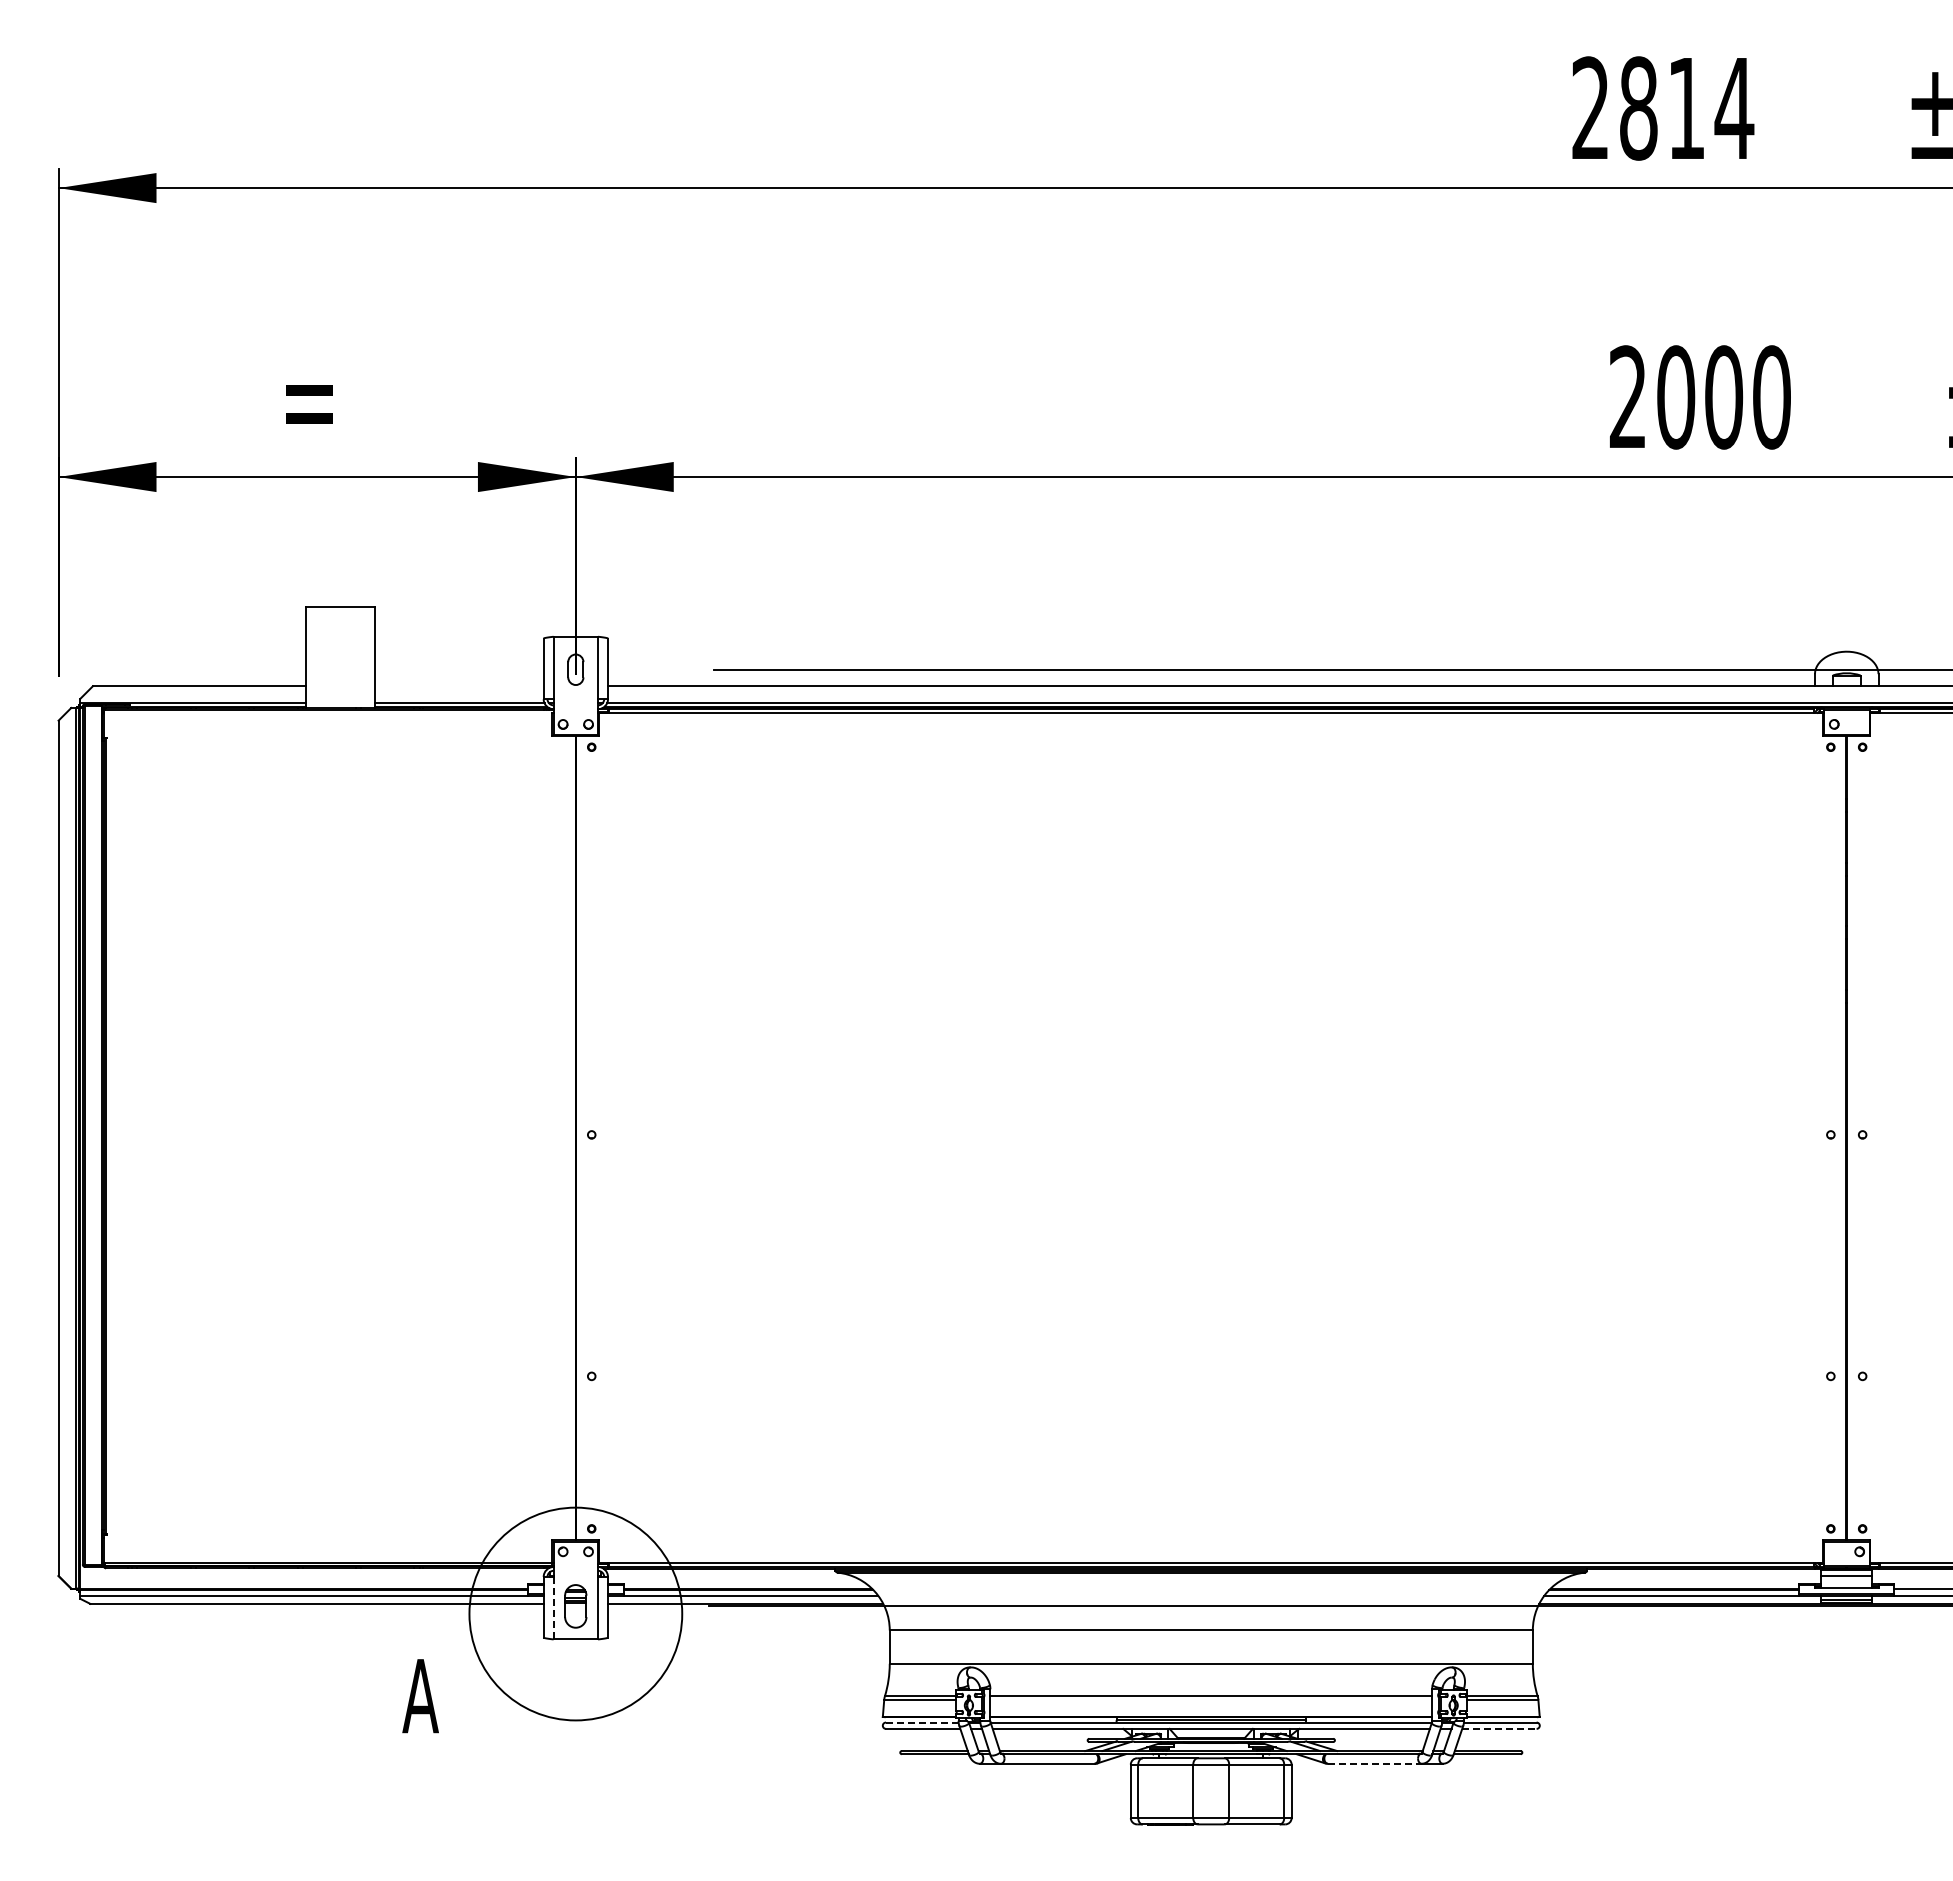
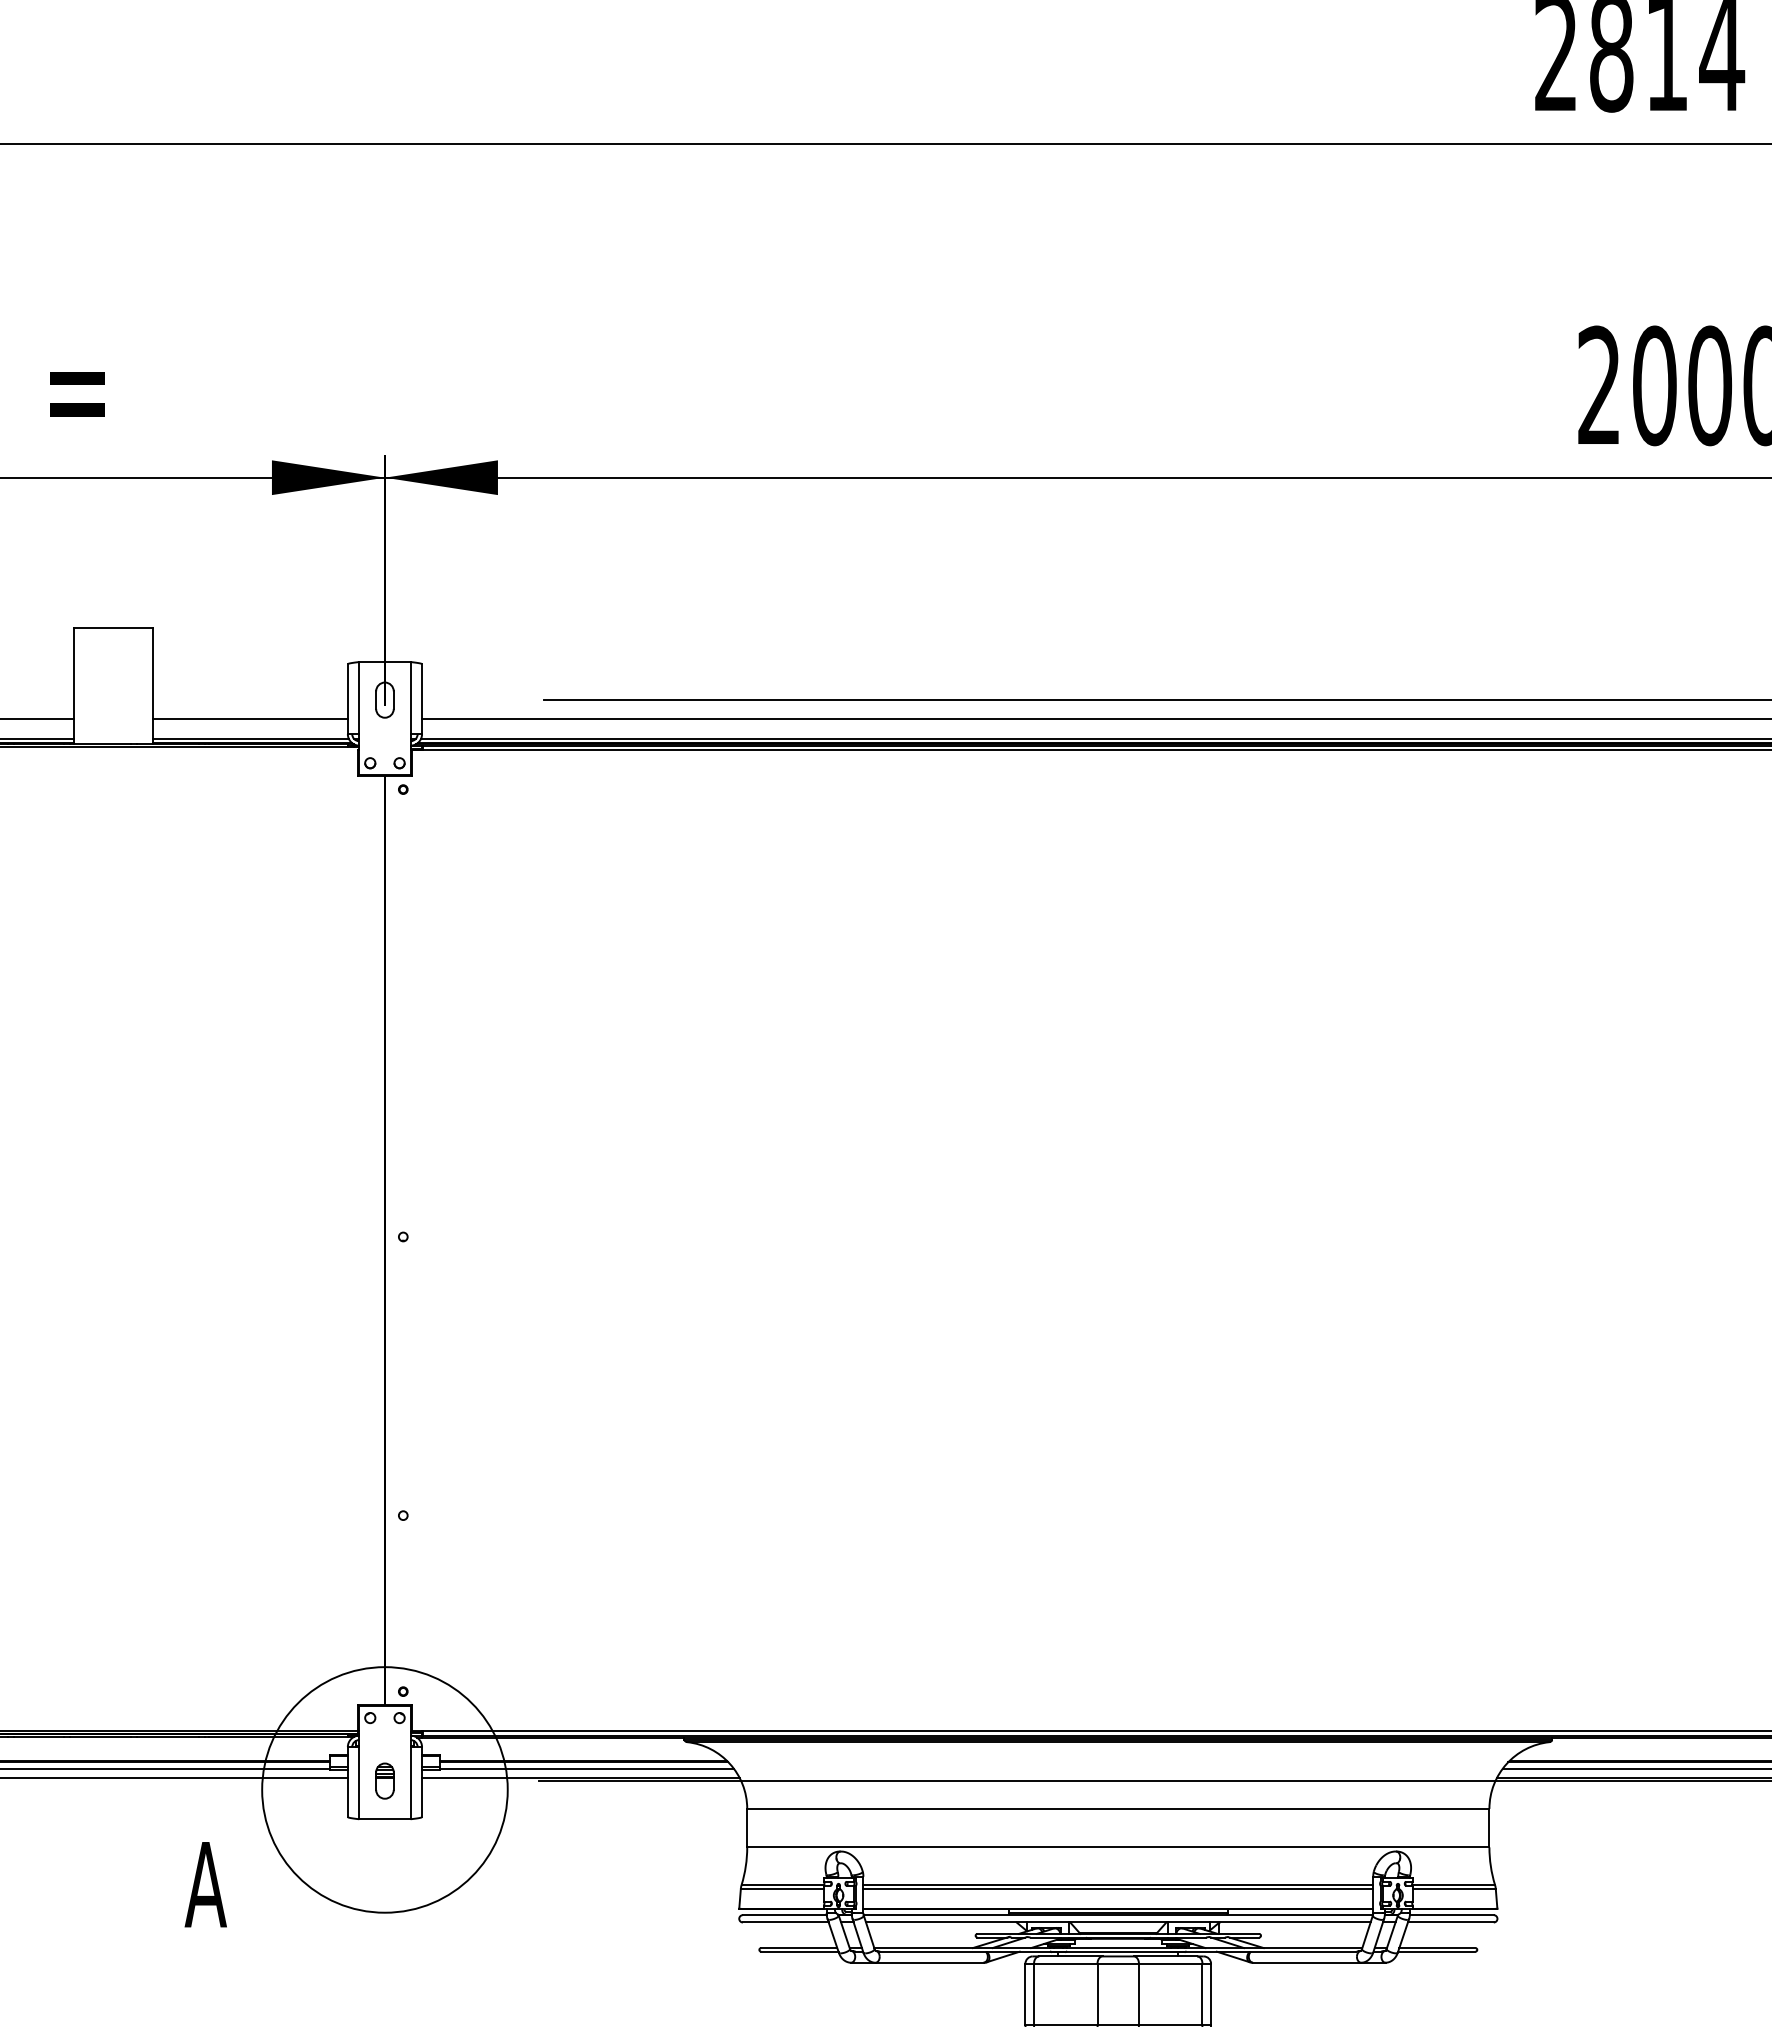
line: (459, 686) -> (250, 719), added
part: (575, 1606) -> (384, 1781), size x0.71
line: (553, 1608) -> (359, 1783), dashed -> solid
line: (1211, 1699) -> (1118, 1888), added
line: (921, 1722) -> (783, 1915), dashed -> solid
line: (1499, 1728) -> (1450, 1922), dashed -> solid
line: (1374, 1763) -> (1306, 1962), dashed -> solid

